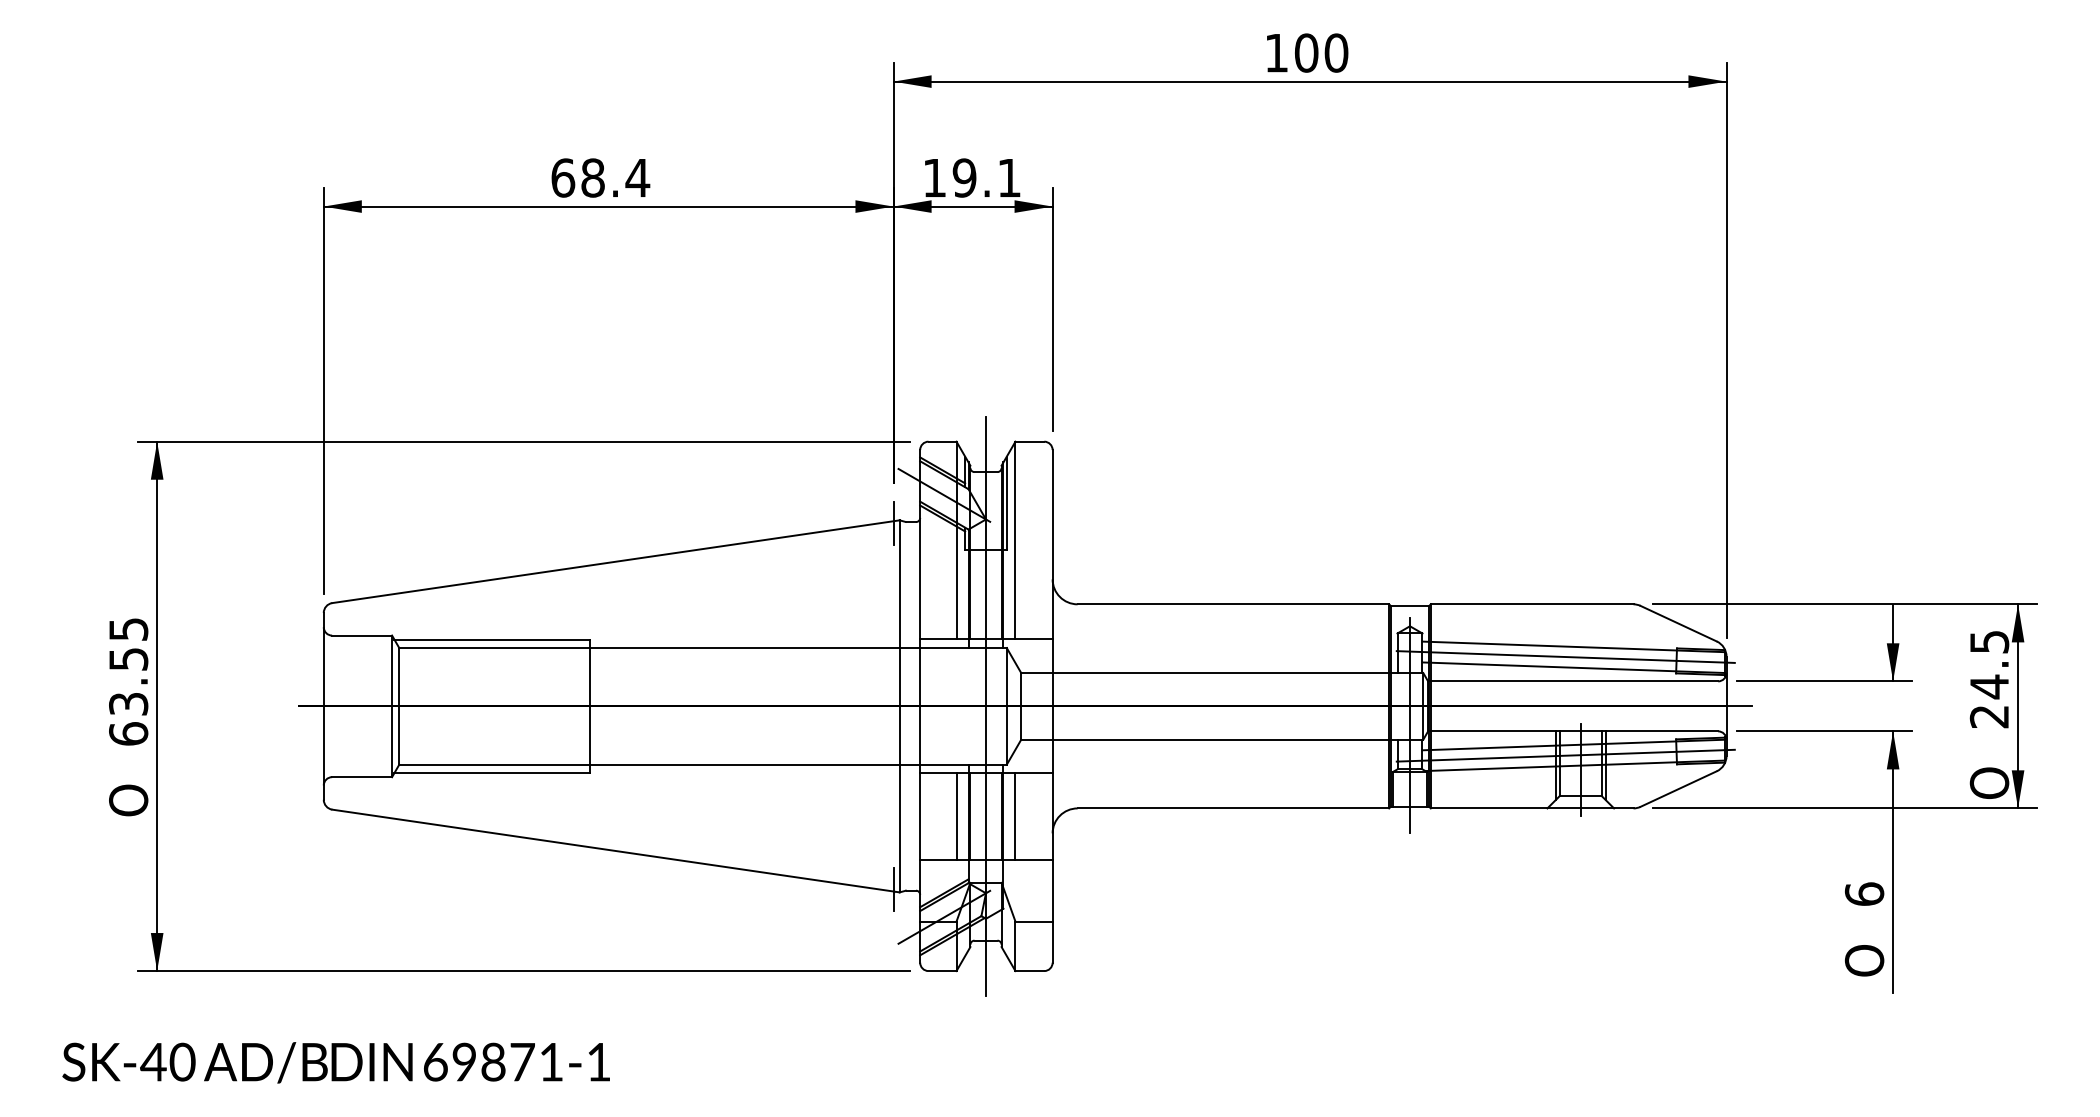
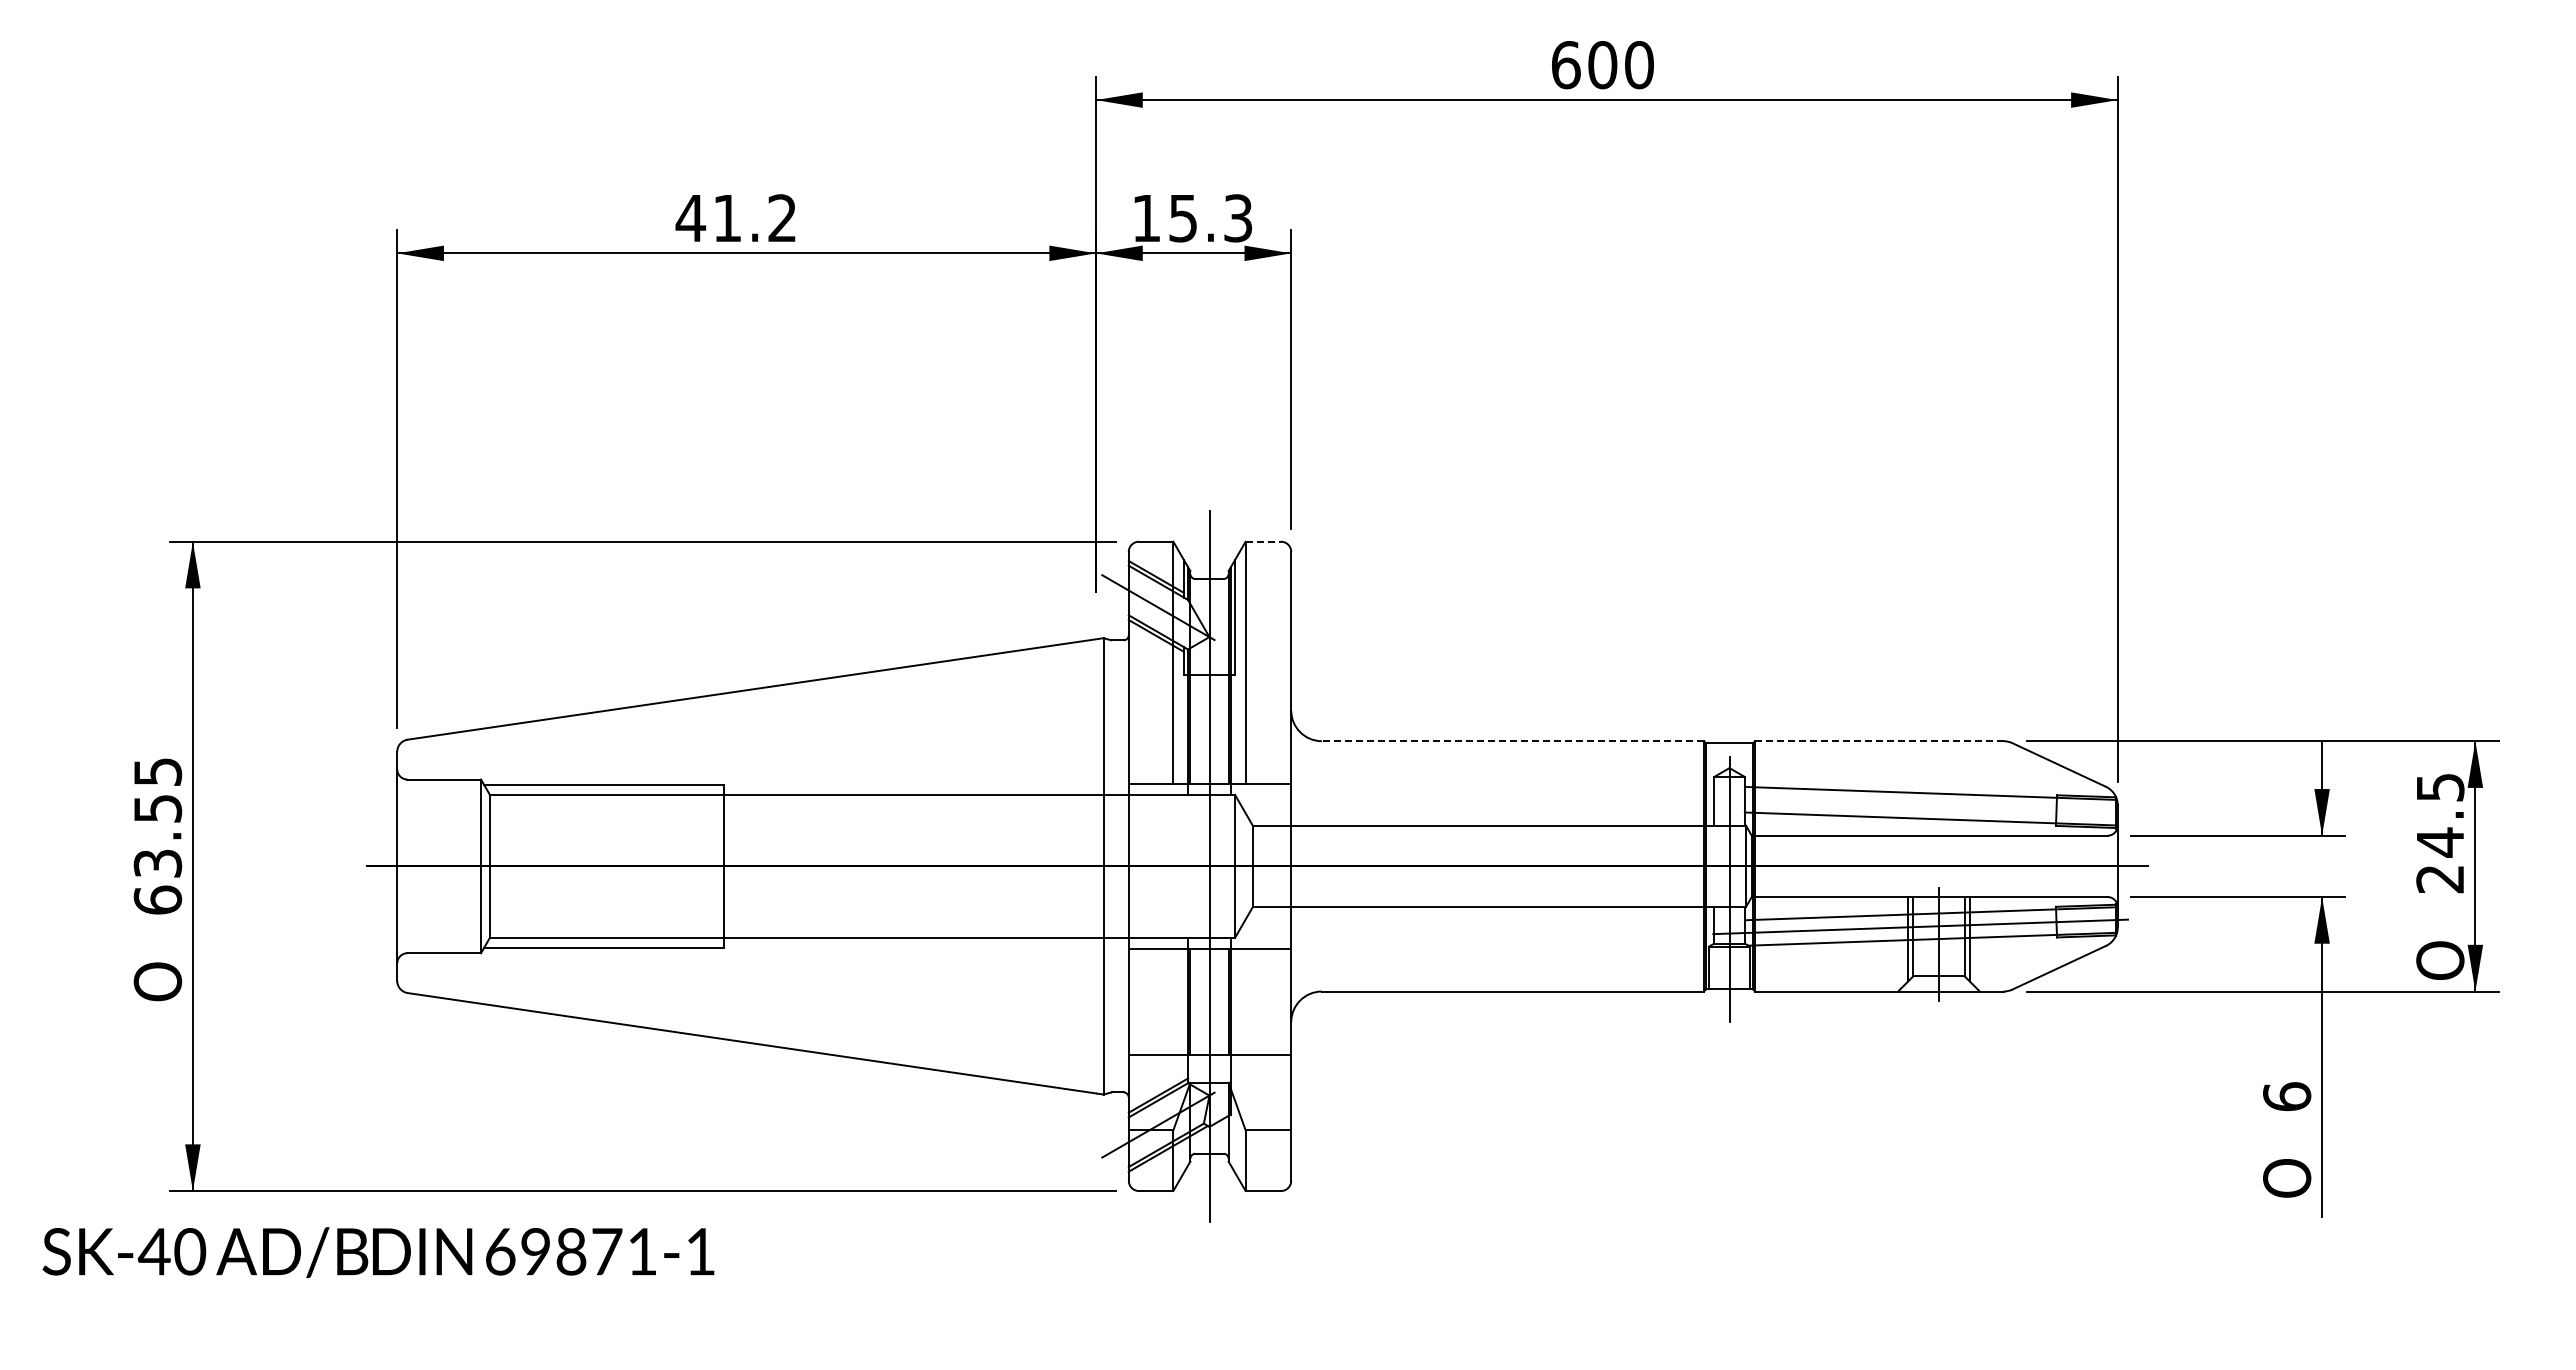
text: (1277, 53) -> (1566, 65), 100 -> 600
text: (600, 178) -> (736, 218), 68.4 -> 41.2
text: (986, 178) -> (1210, 218), 19.1 -> 15.3
line: (1030, 441) -> (1263, 541), solid -> dashed
line: (893, 523) -> (1096, 641), removed
line: (1233, 604) -> (1512, 741), solid -> dashed
line: (1531, 604) -> (1878, 741), solid -> dashed
line: (1565, 656) -> (1920, 805), removed
line: (956, 816) -> (1173, 1001), removed
line: (1015, 816) -> (1245, 1001), removed
line: (893, 889) -> (1096, 1090), removed
text: (336, 1062) -> (378, 1252), moved

